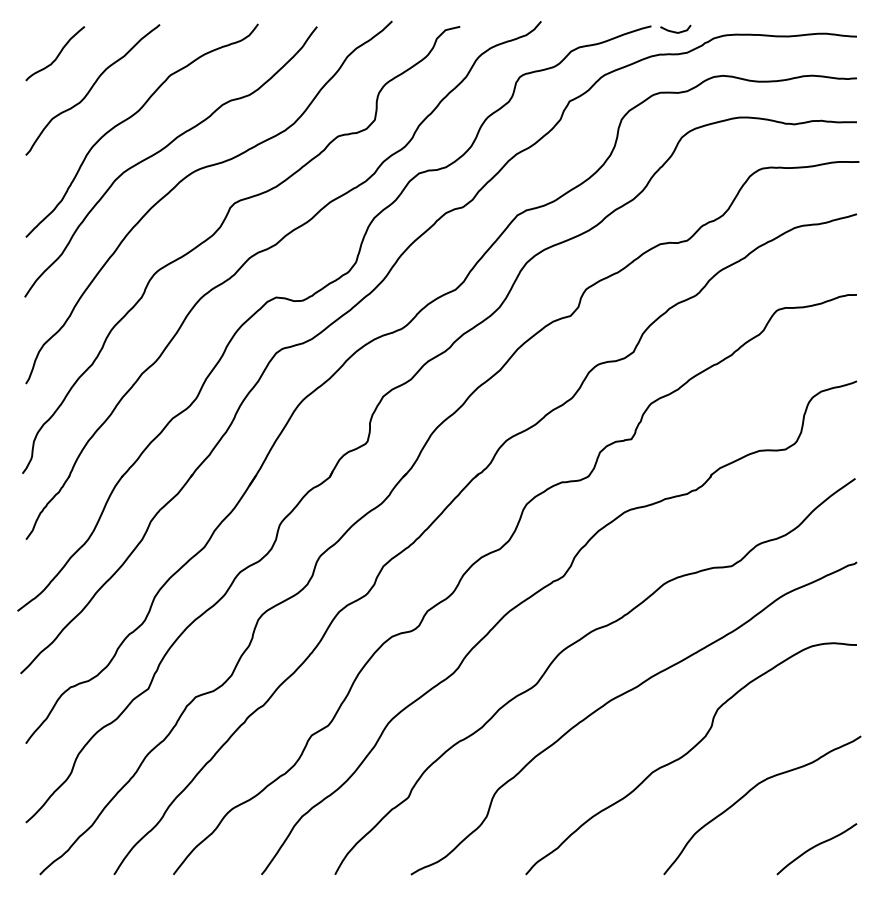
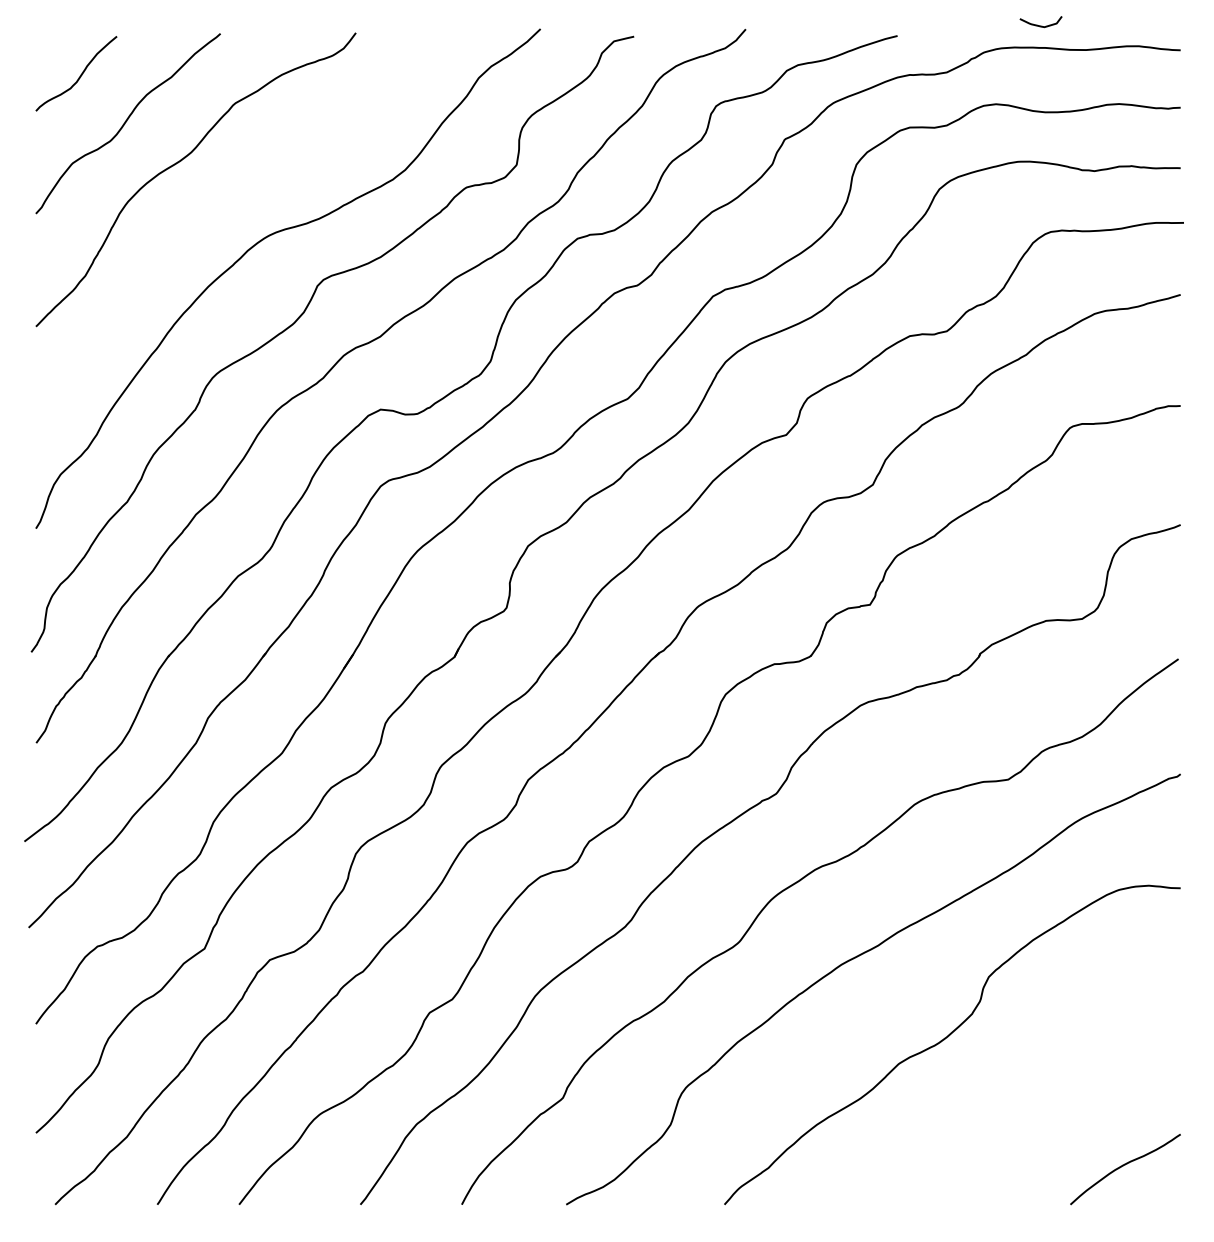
curve: (675, 31) -> (1040, 25), moved
curve: (162, 150) -> (223, 207), removed
curve: (751, 790) -> (1035, 1088), removed

